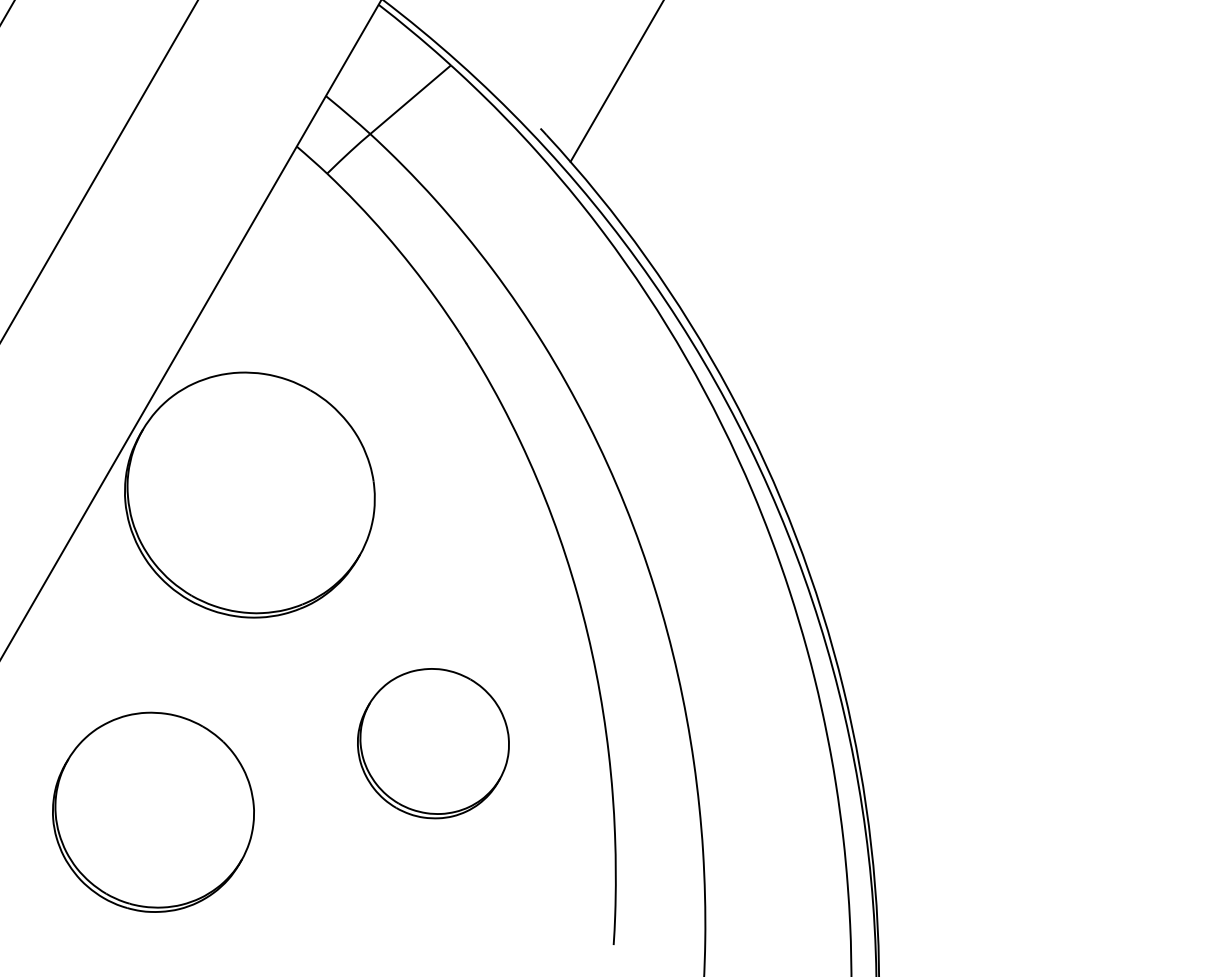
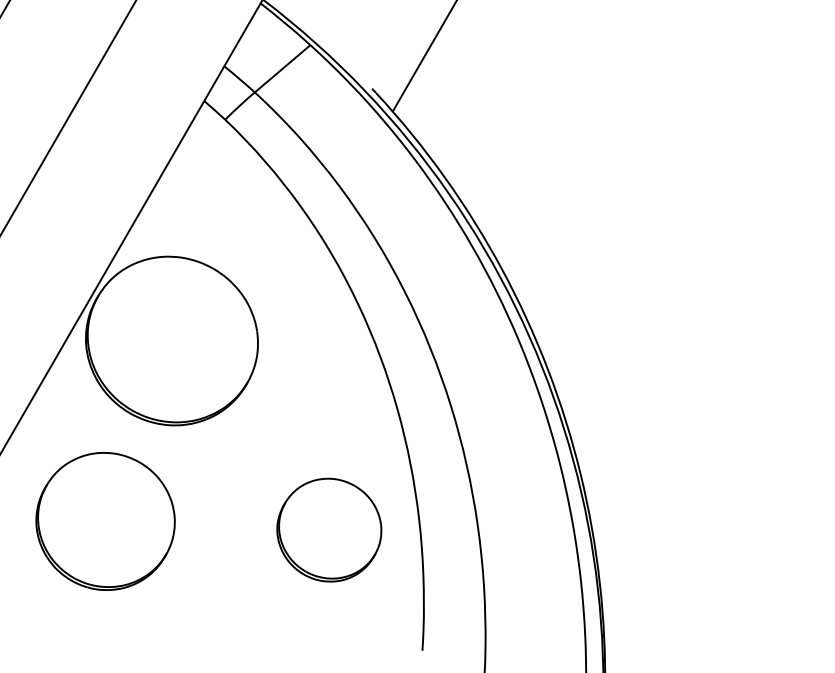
part: (433, 742) -> (329, 529), moved
part: (153, 812) -> (105, 521), moved

